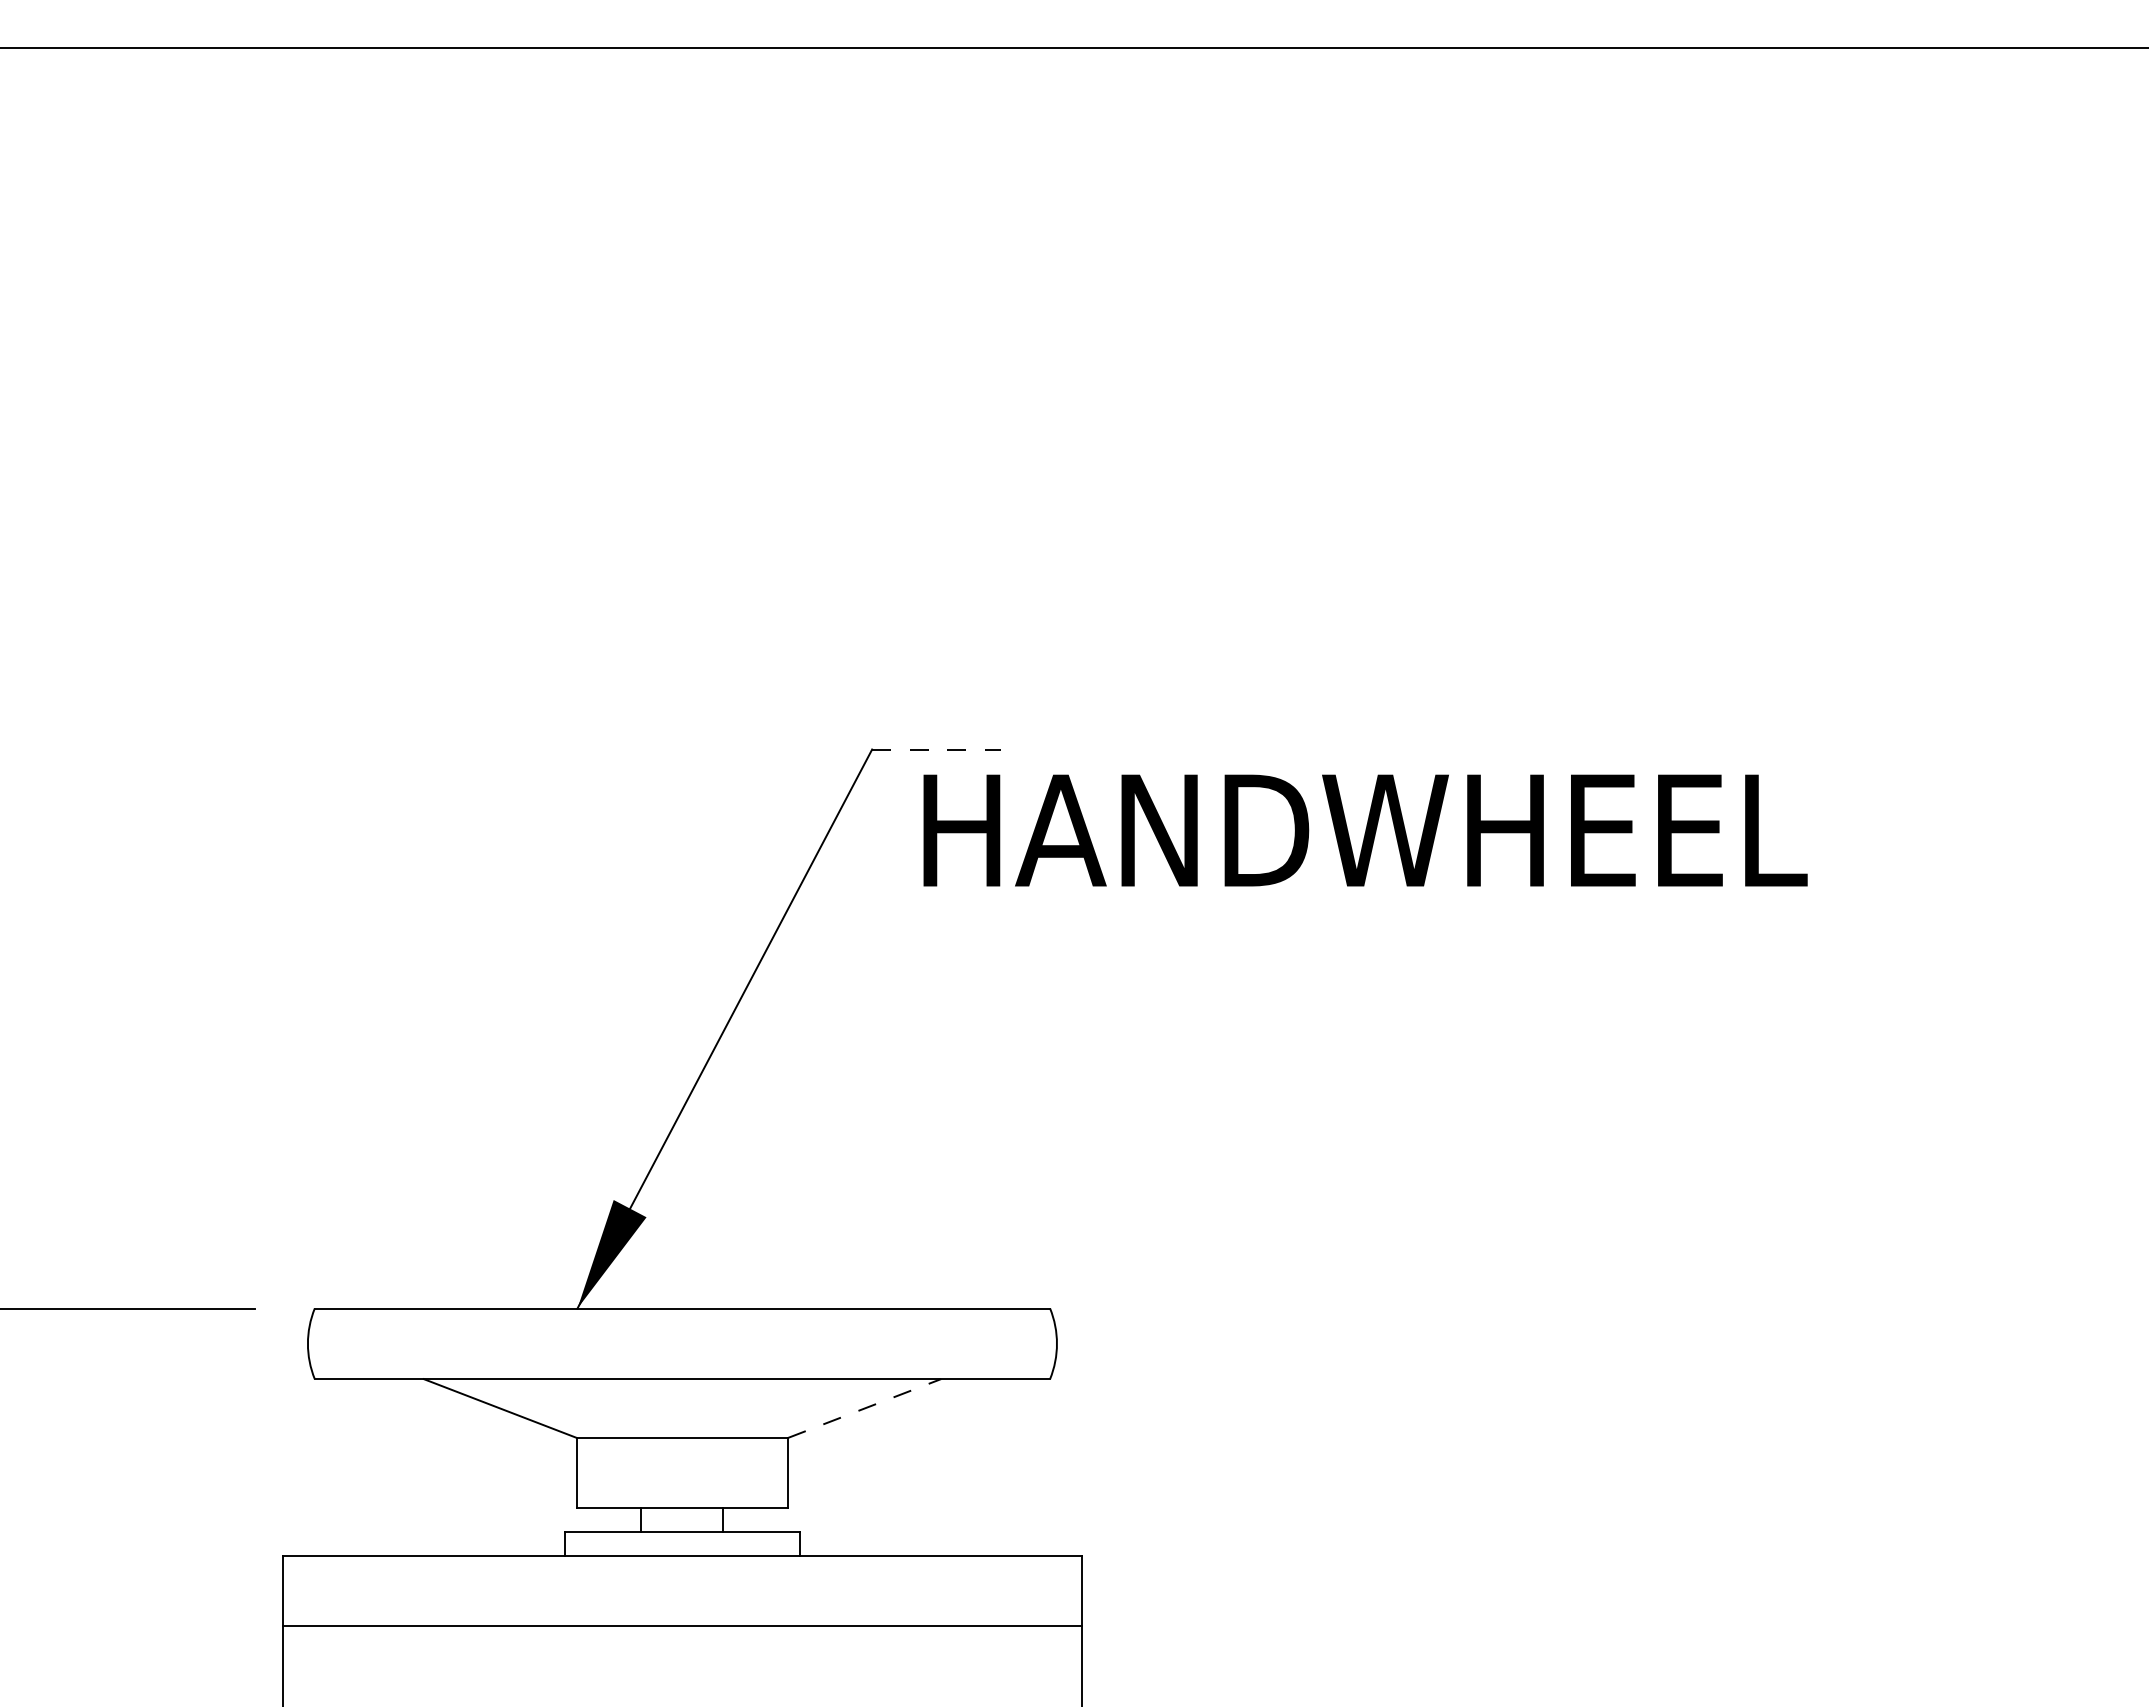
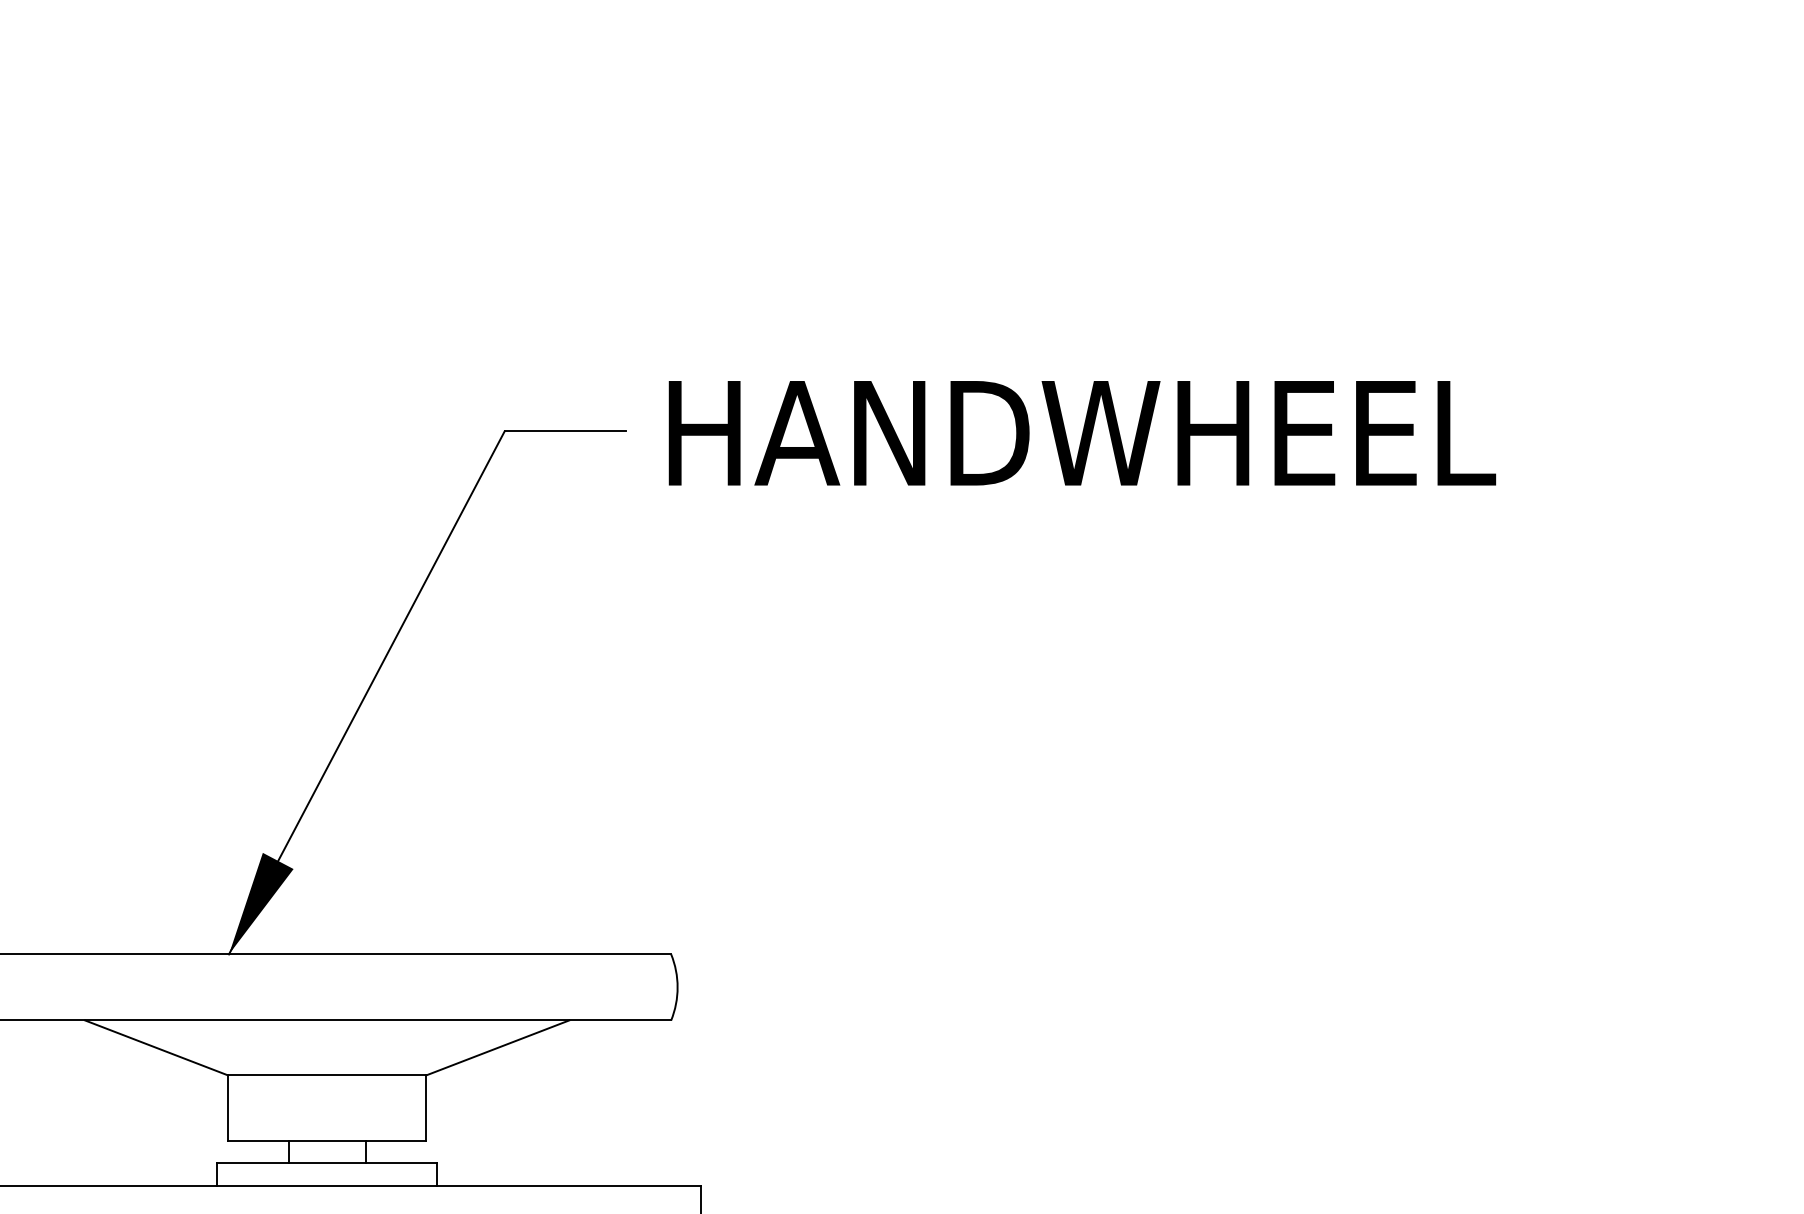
line: (936, 749) -> (564, 431), dashed -> solid
text: (1365, 830) -> (1082, 433), moved
line: (864, 1408) -> (497, 1047), dashed -> solid

